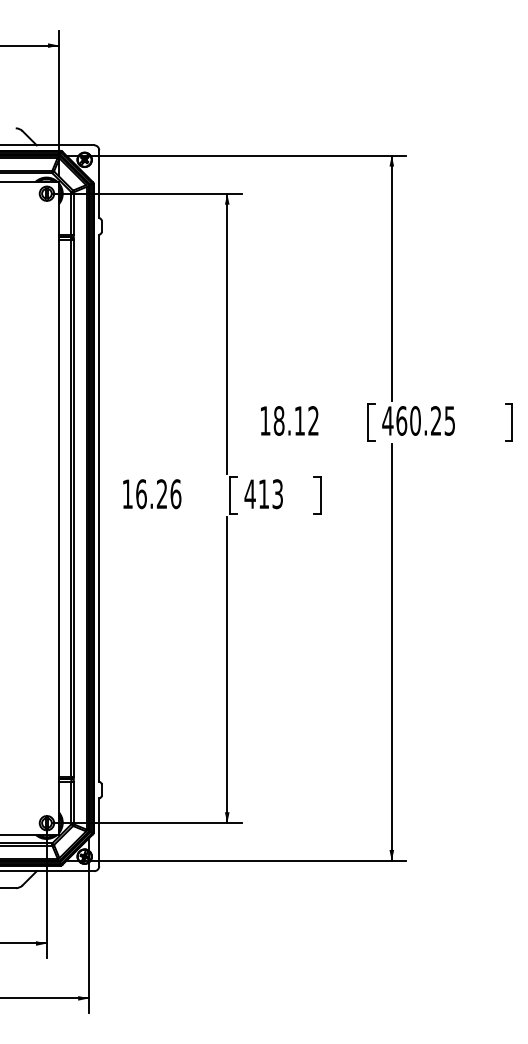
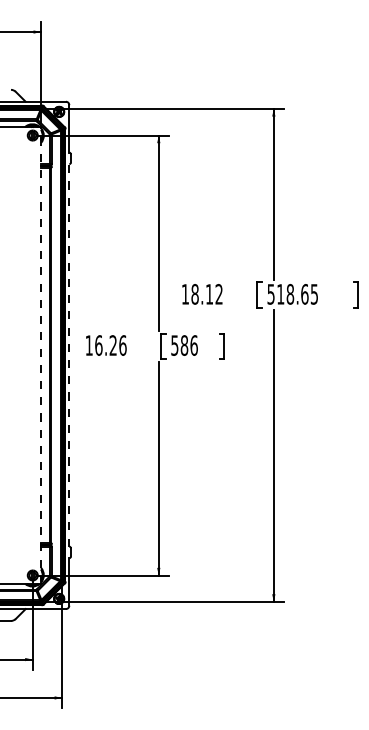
text: (411, 421) -> (287, 294), 460.25 -> 518.65
text: (262, 494) -> (183, 345), 413 -> 586
line: (99, 506) -> (69, 354), solid -> dashed
line: (59, 508) -> (41, 355), solid -> dashed

